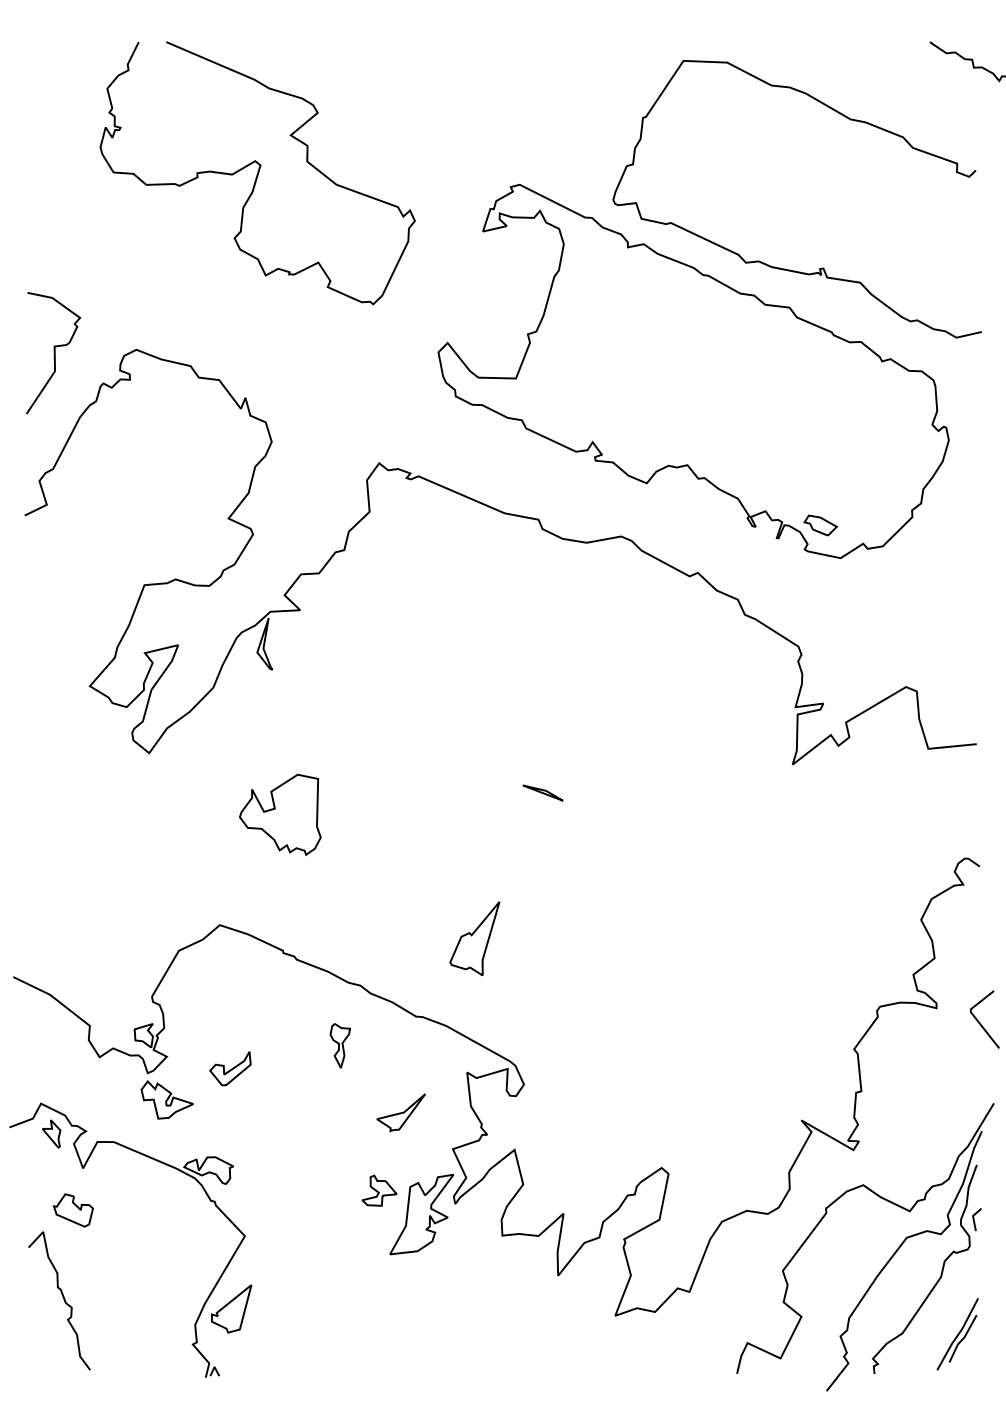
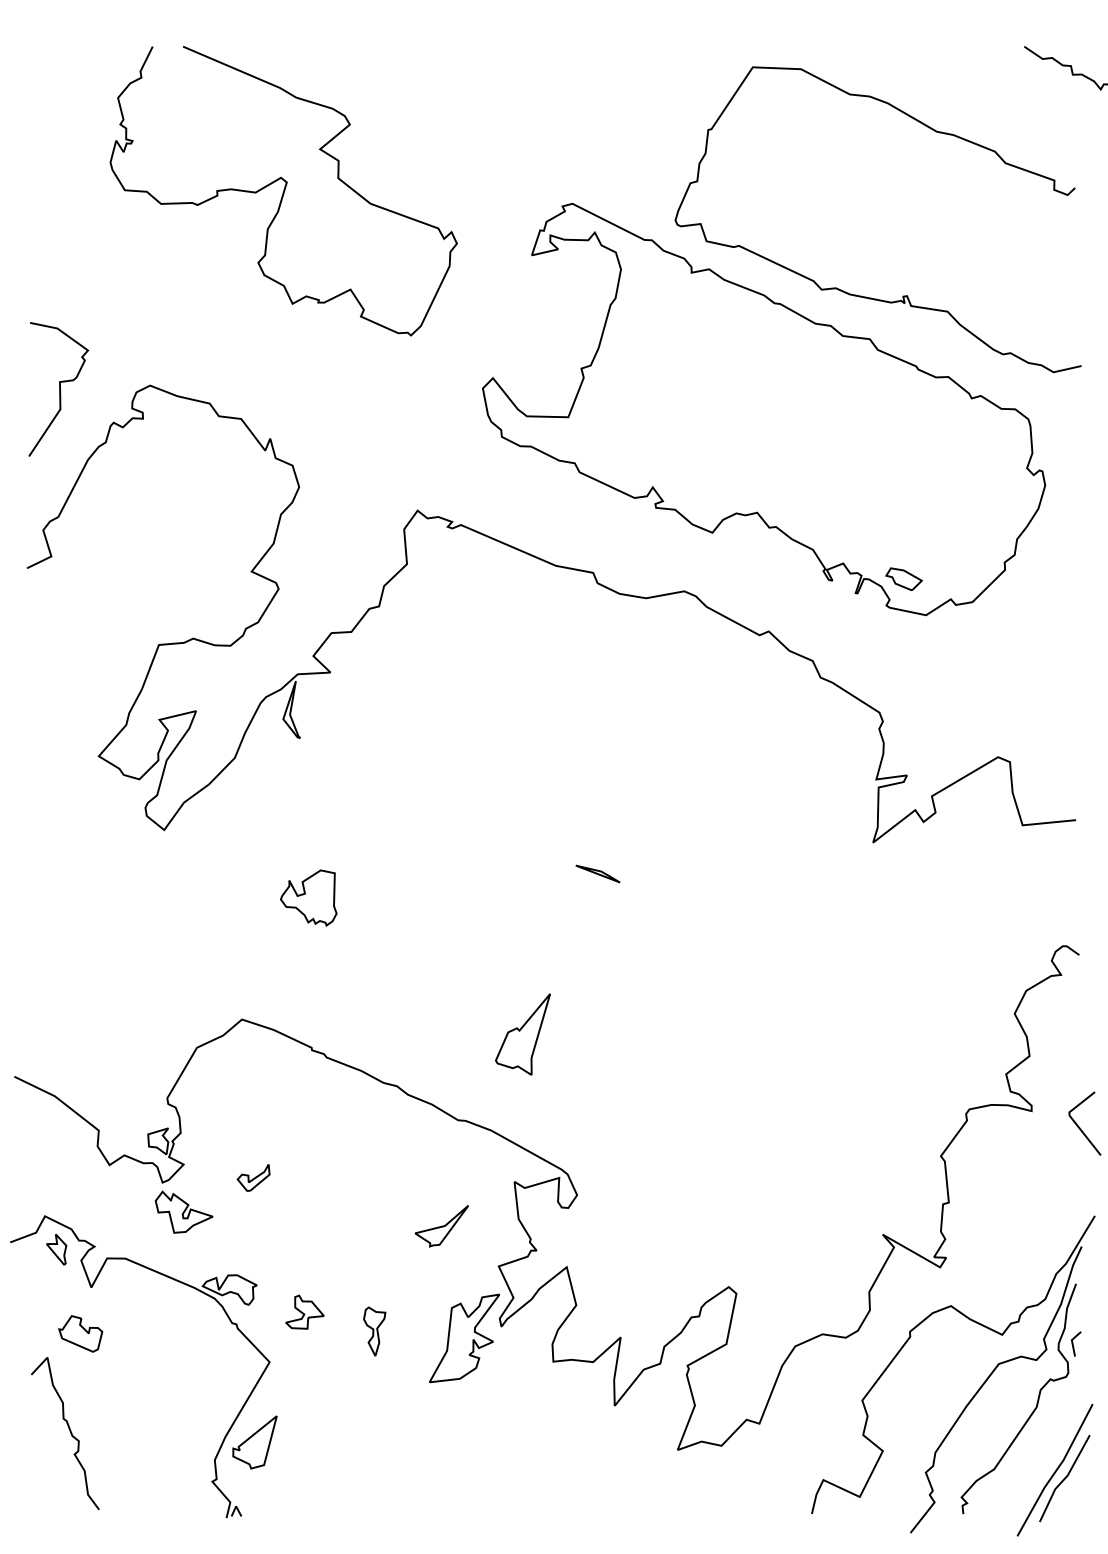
part: (280, 814) -> (308, 897), size x0.62
part: (340, 1045) -> (374, 1331), moved
part: (230, 1068) -> (253, 1177), size x0.71
part: (379, 1190) -> (304, 1311), moved
part: (957, 1334) -> (1054, 1470), size x1.67

